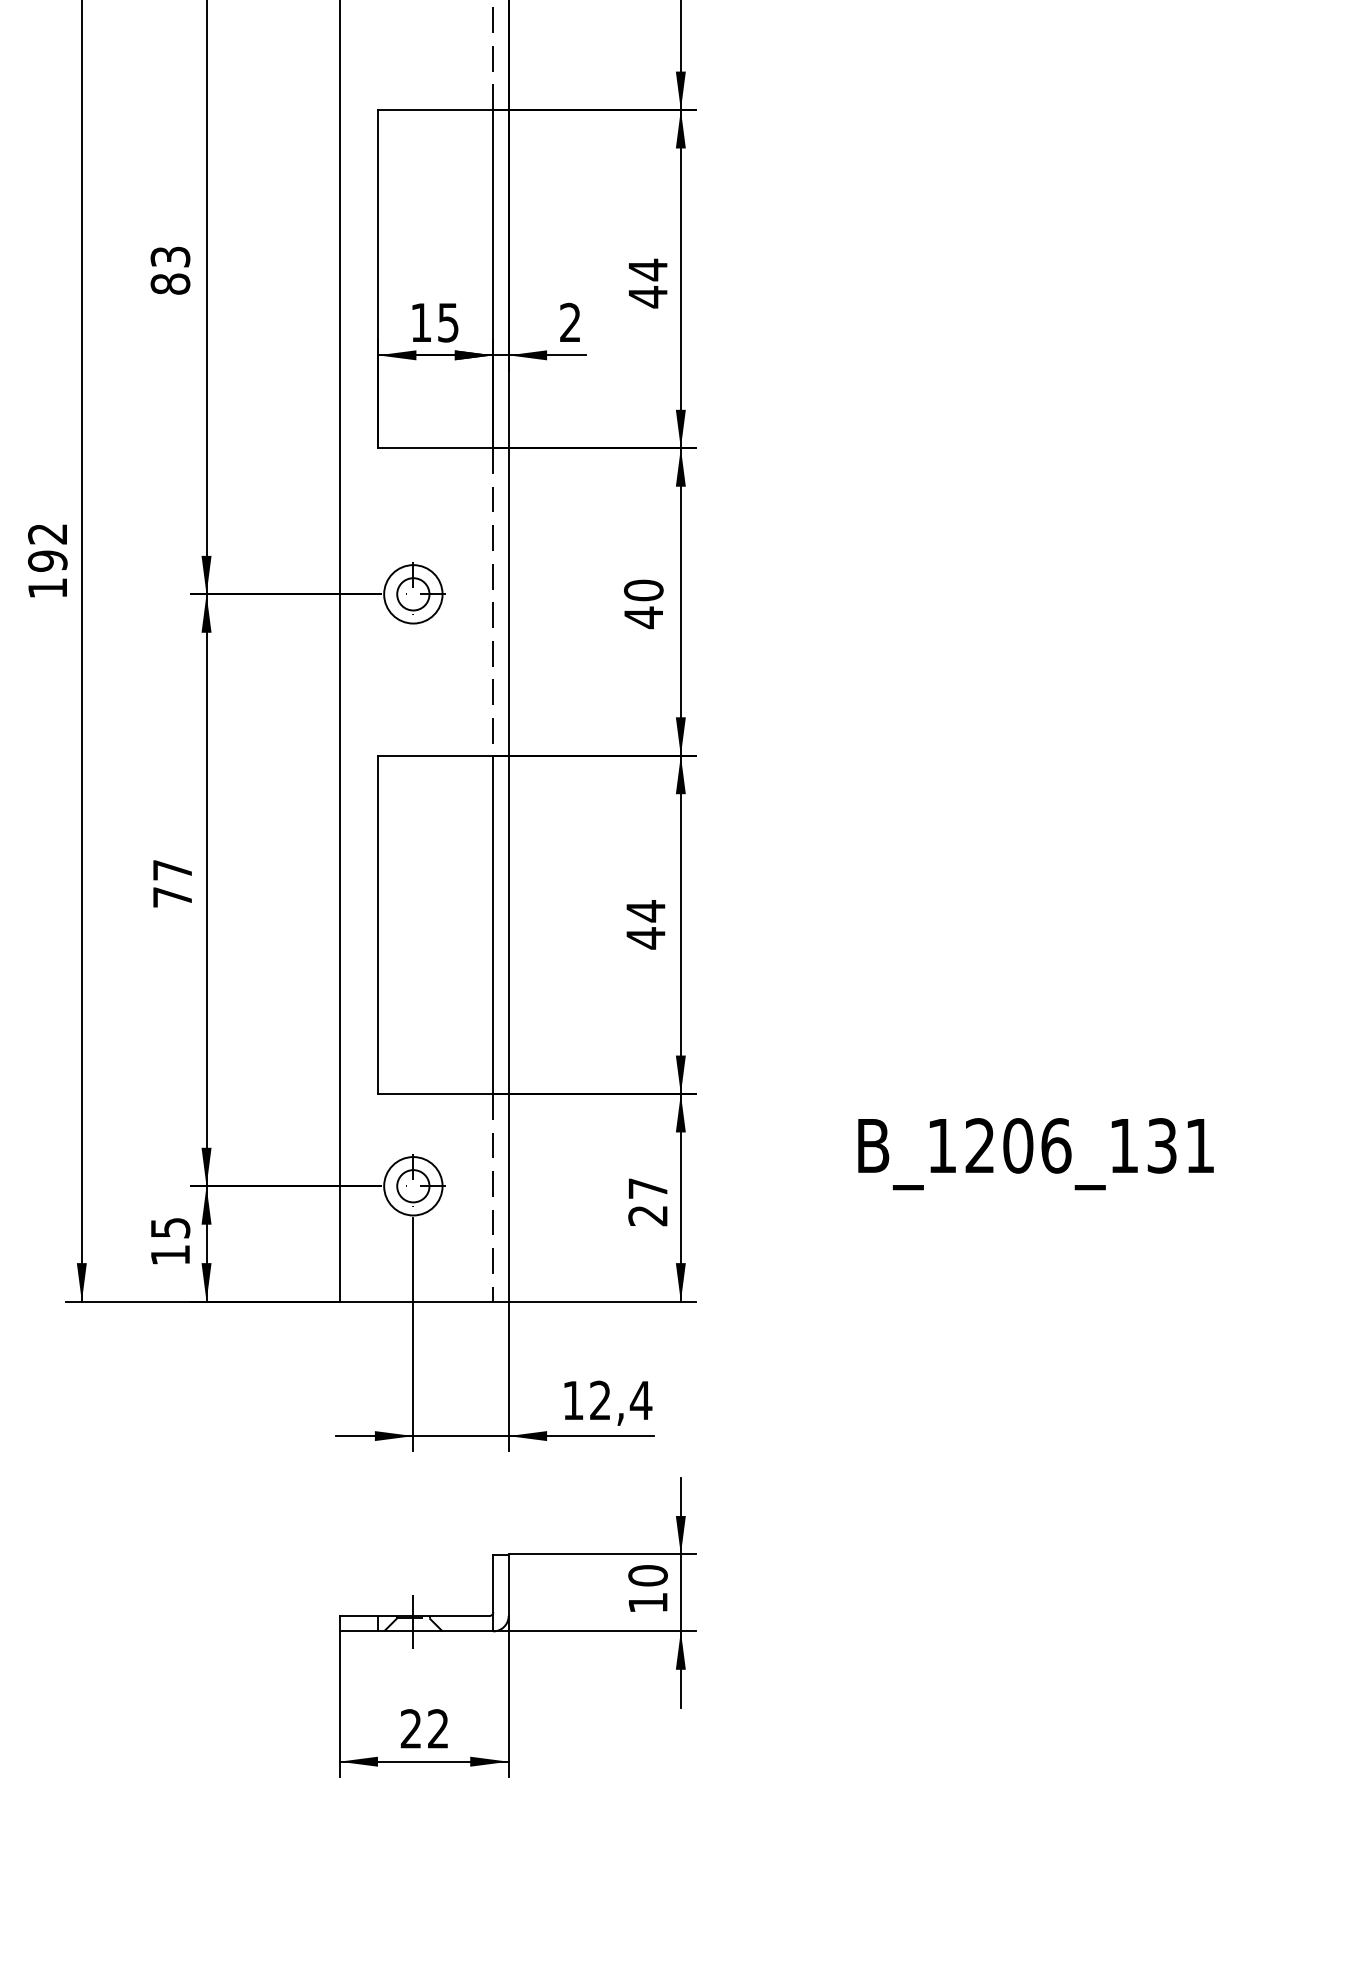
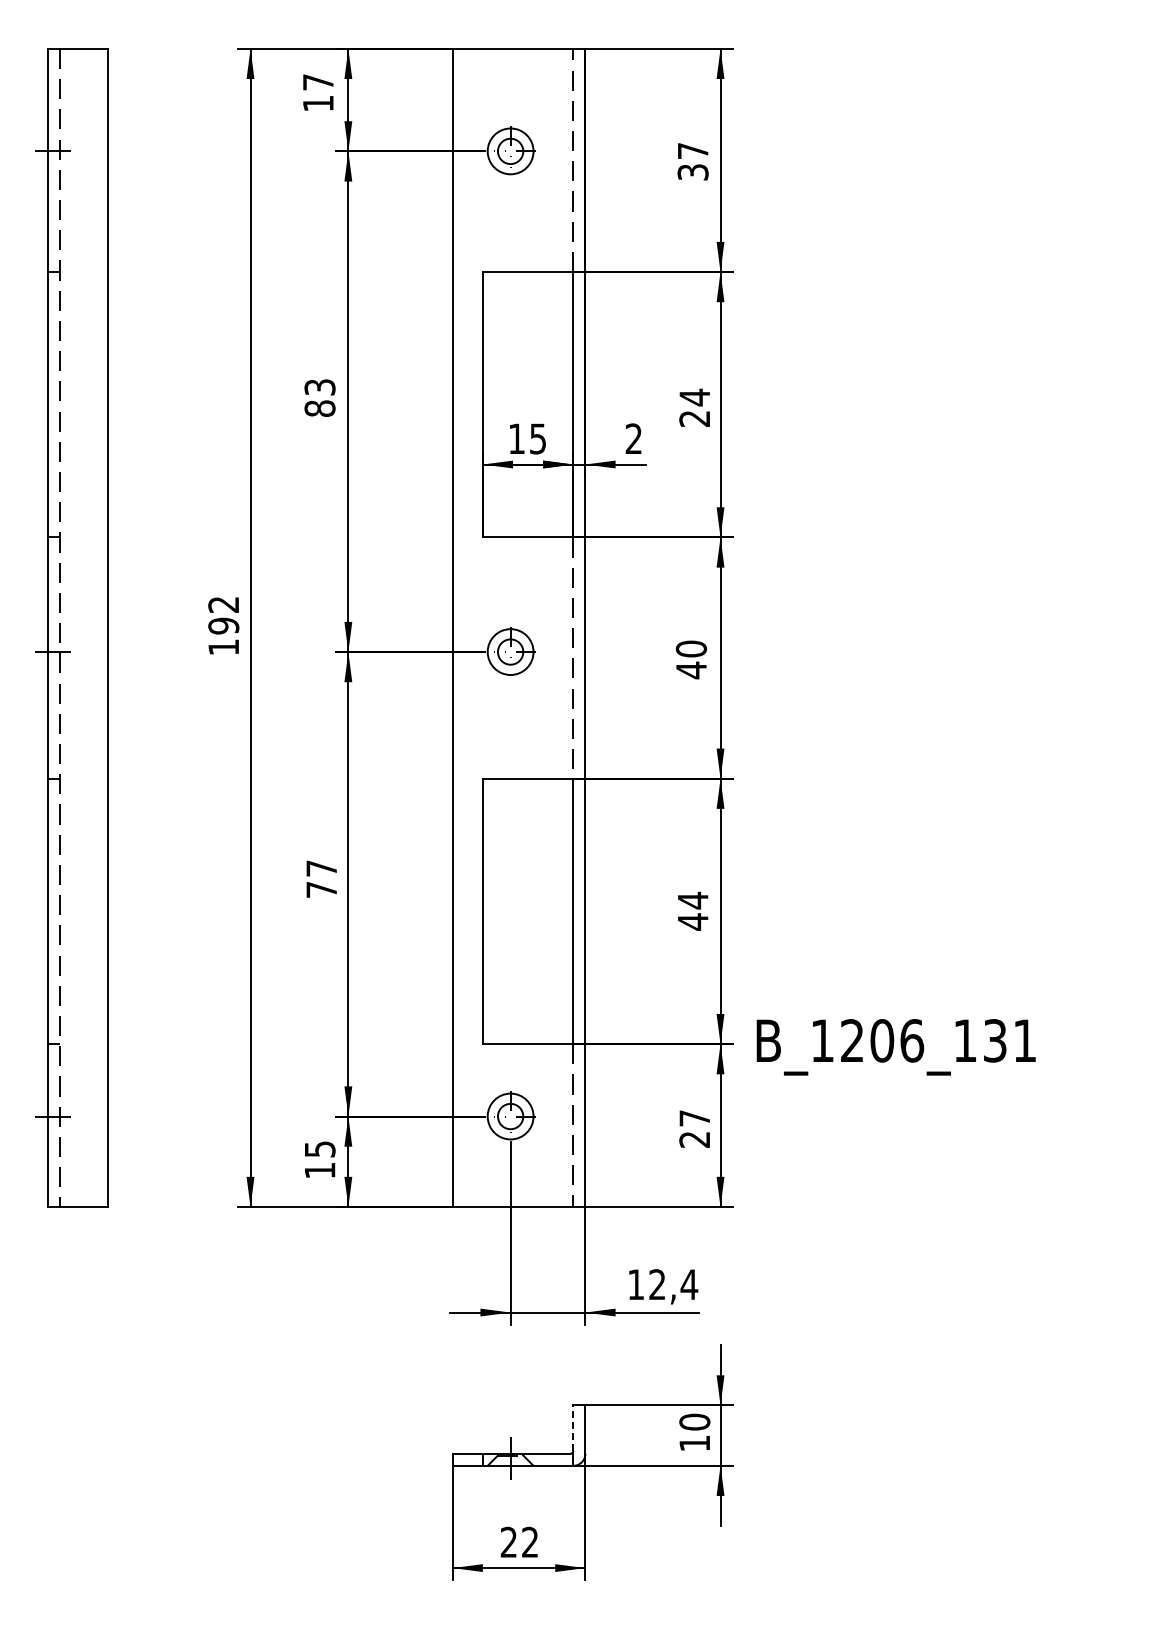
text: (647, 296) -> (694, 418), 44 -> 24
text: (1035, 1154) -> (895, 1047), moved
line: (493, 1583) -> (573, 1428), solid -> dashed

